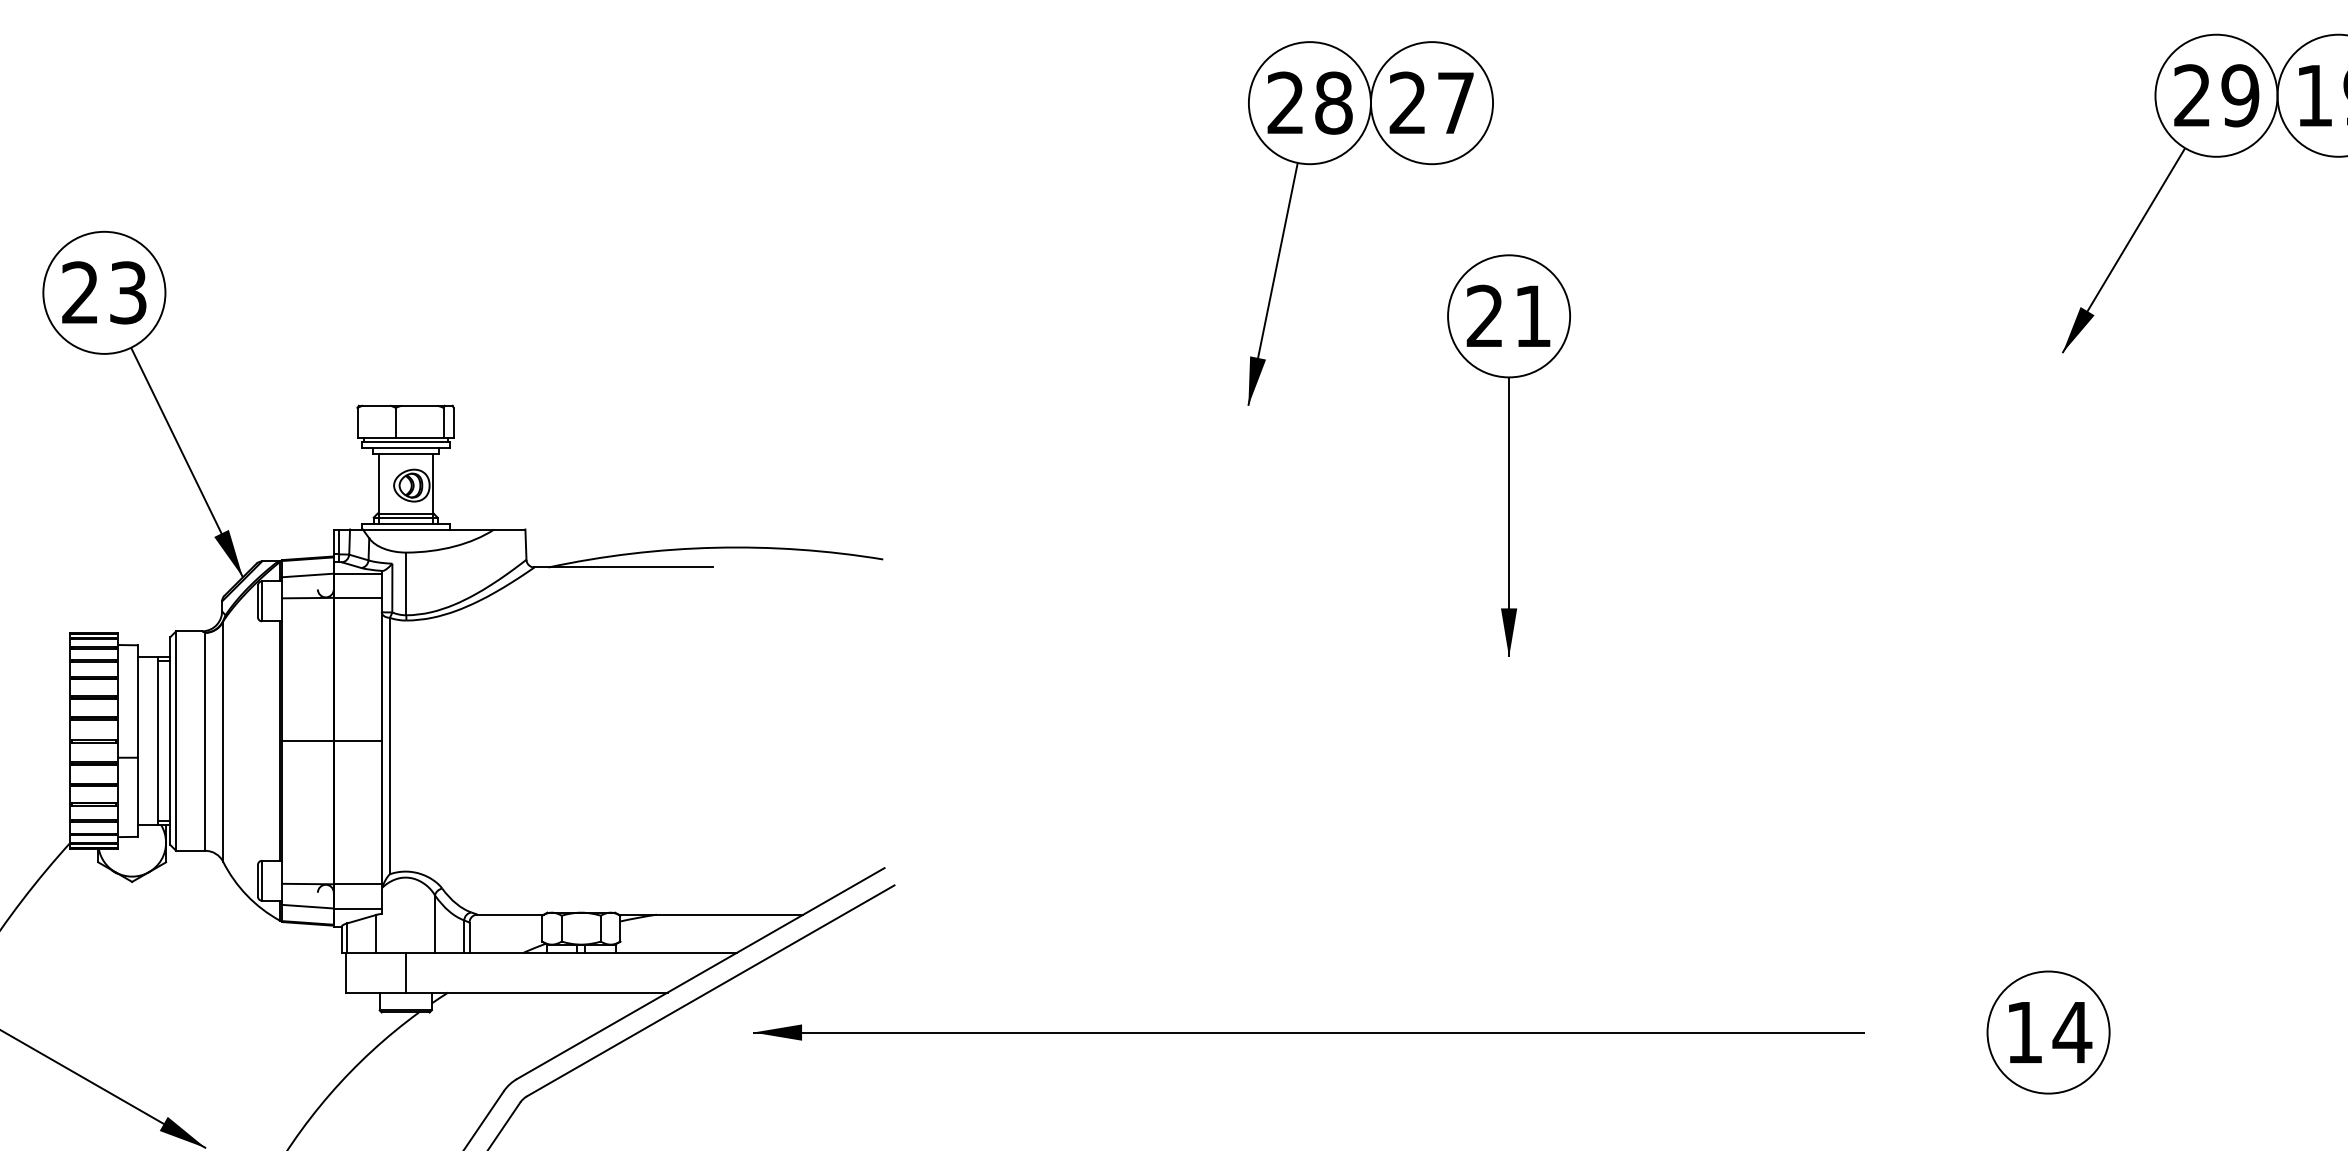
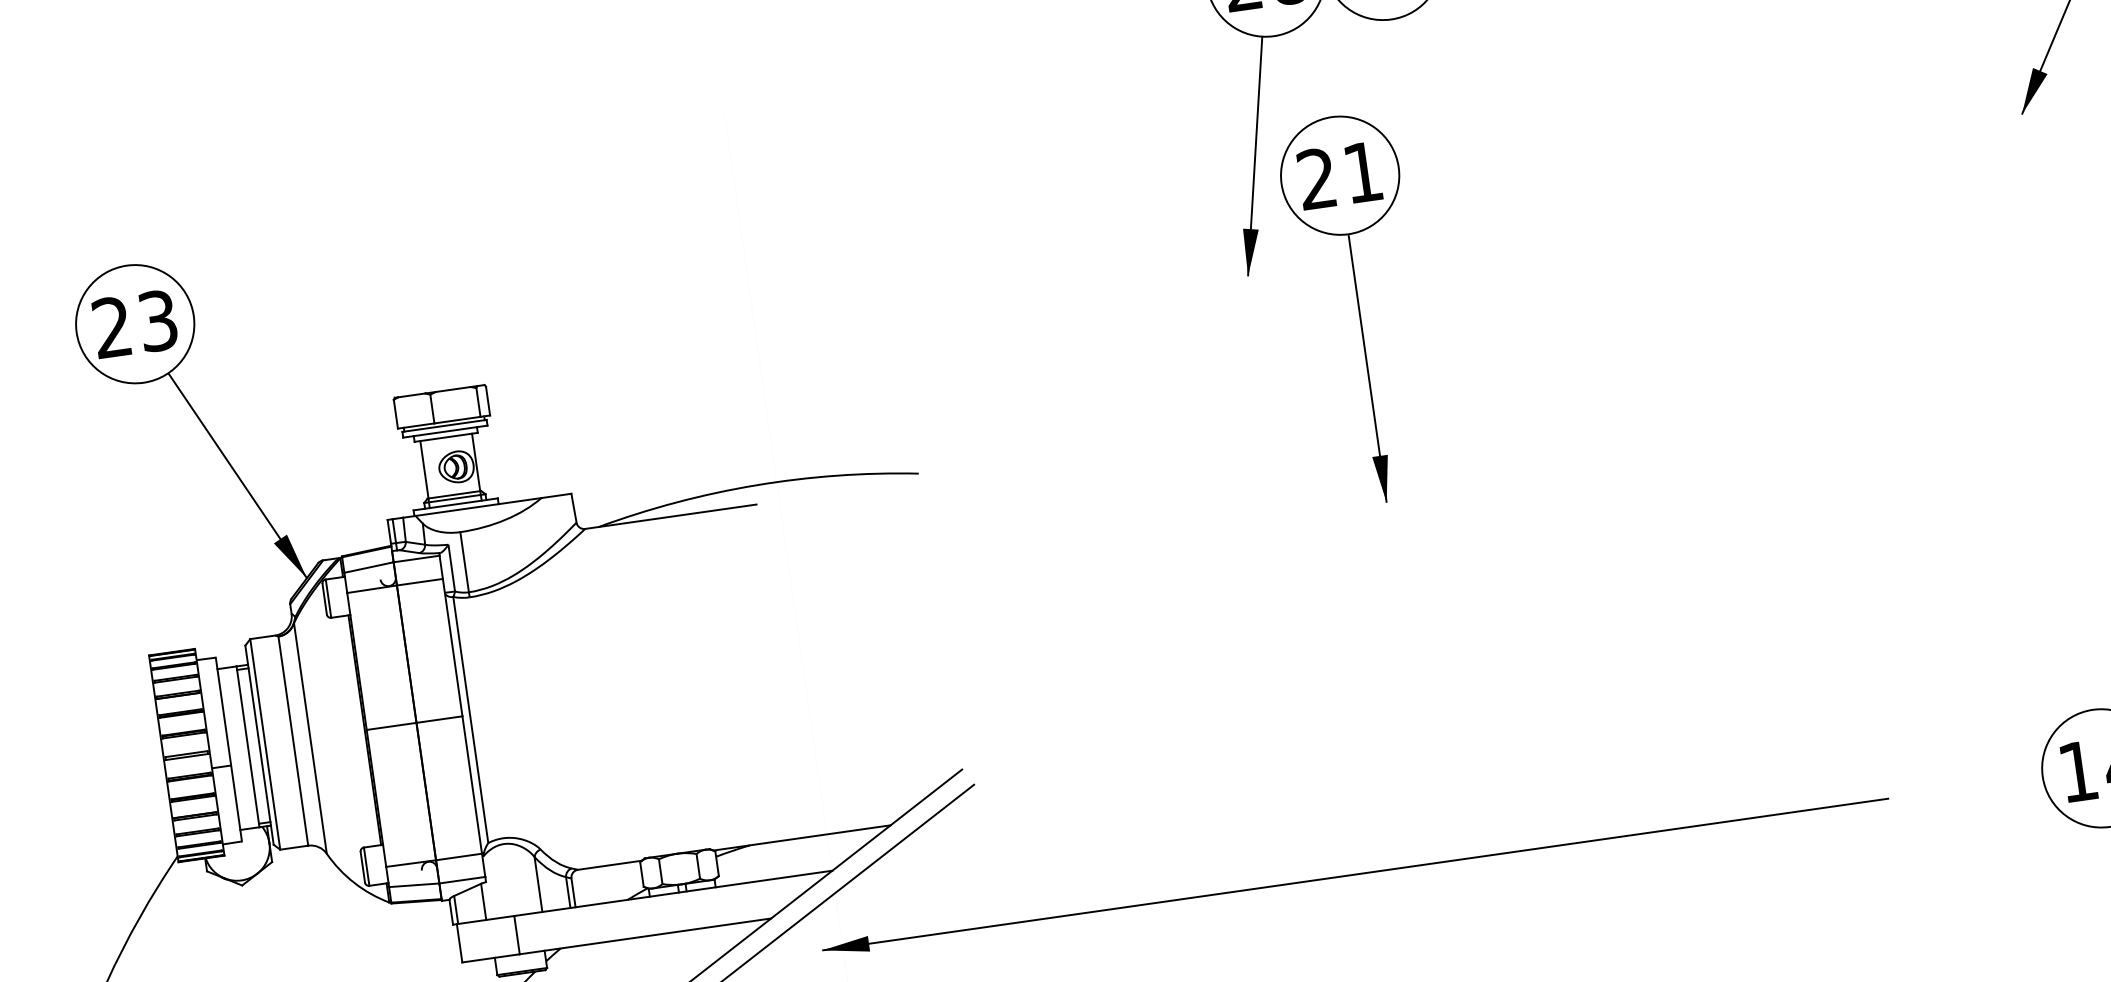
part: (1508, 455) -> (1358, 309), moved
part: (1308, 1032) -> (1354, 874), moved

